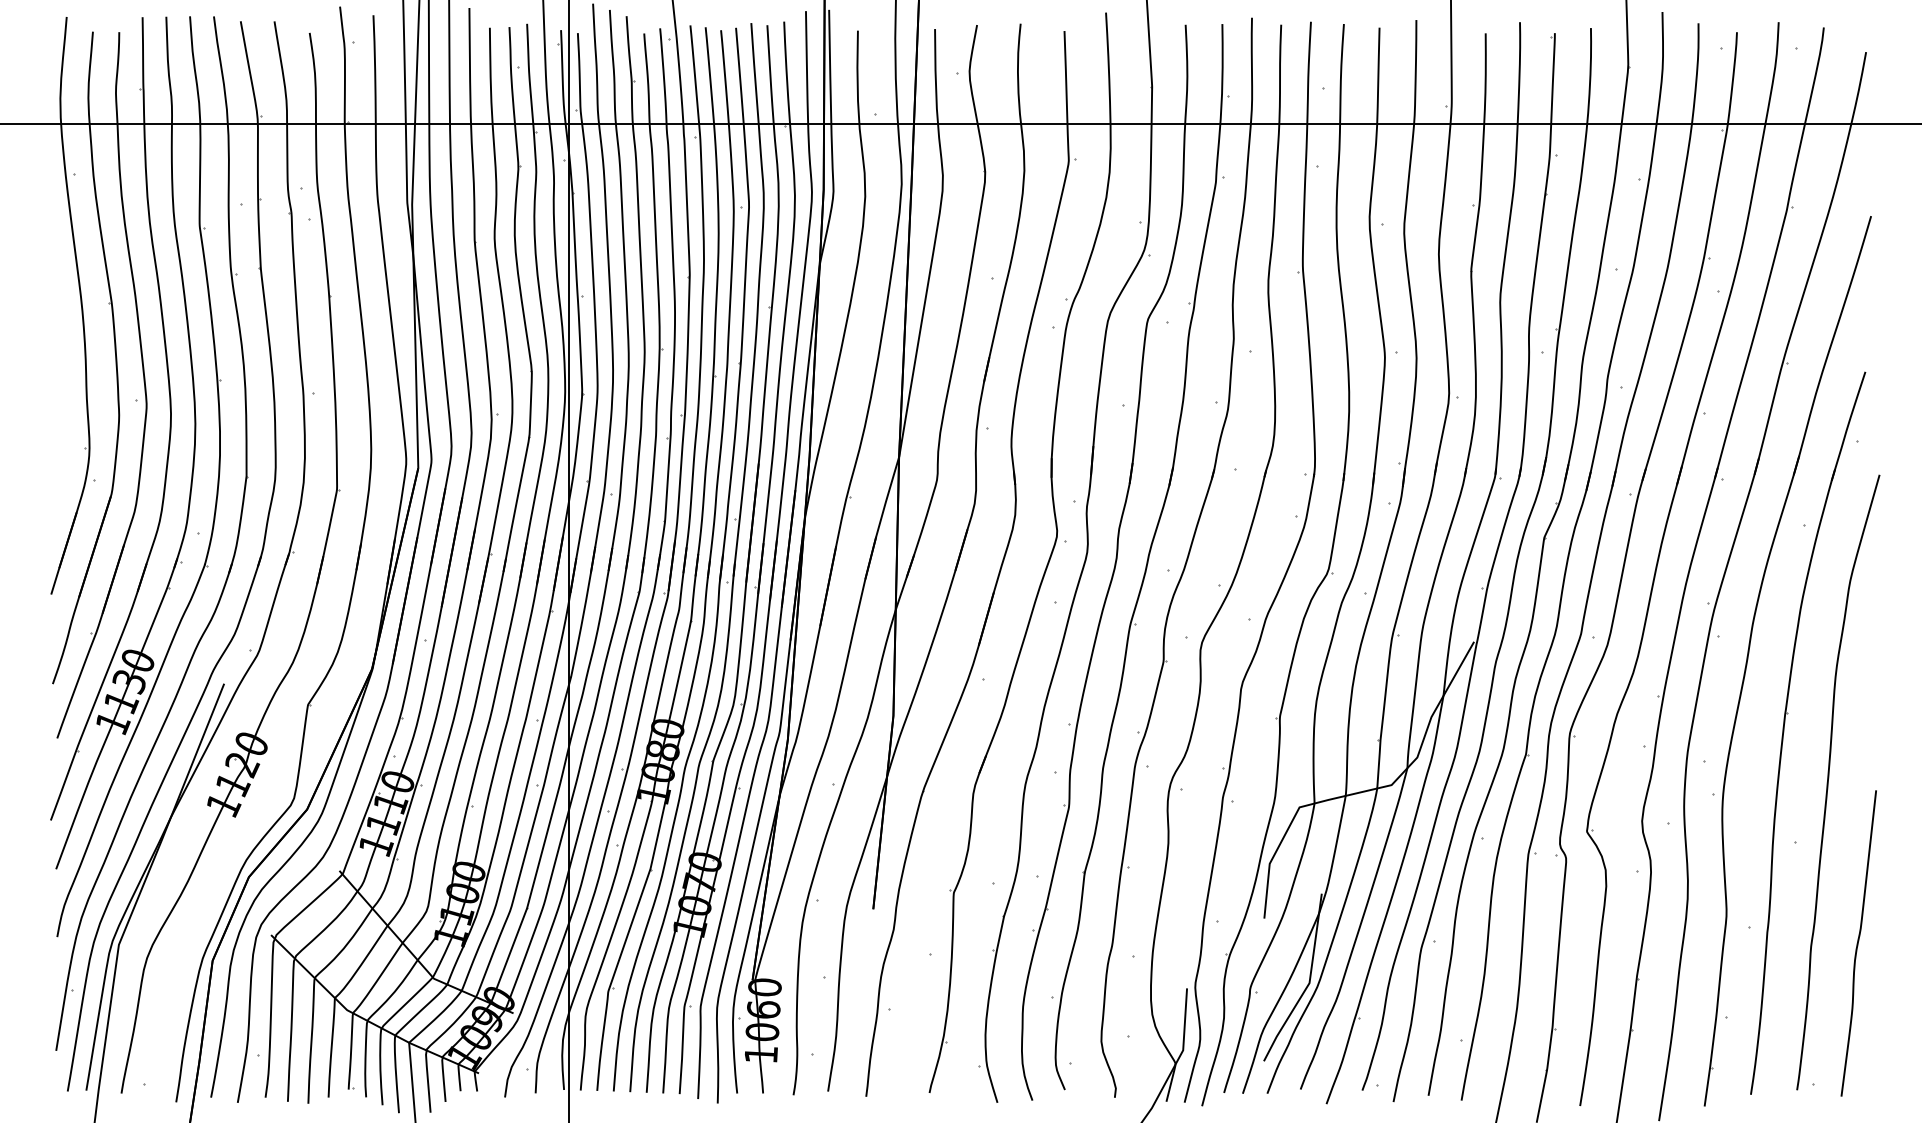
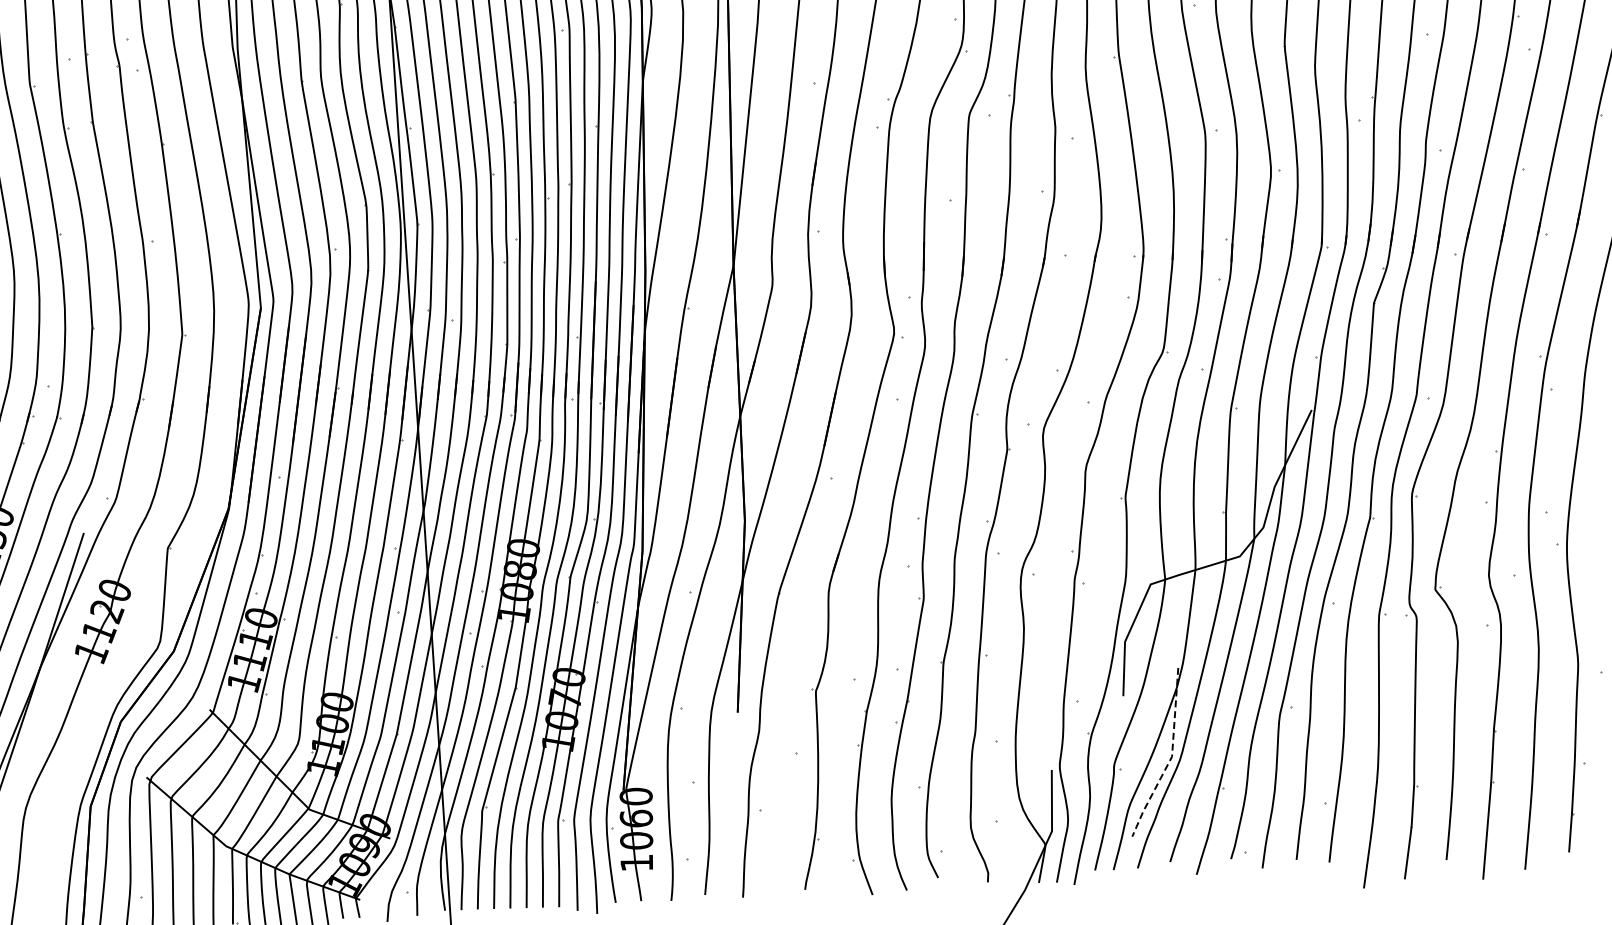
line: (1309, 983) -> (1172, 757), solid -> dashed

